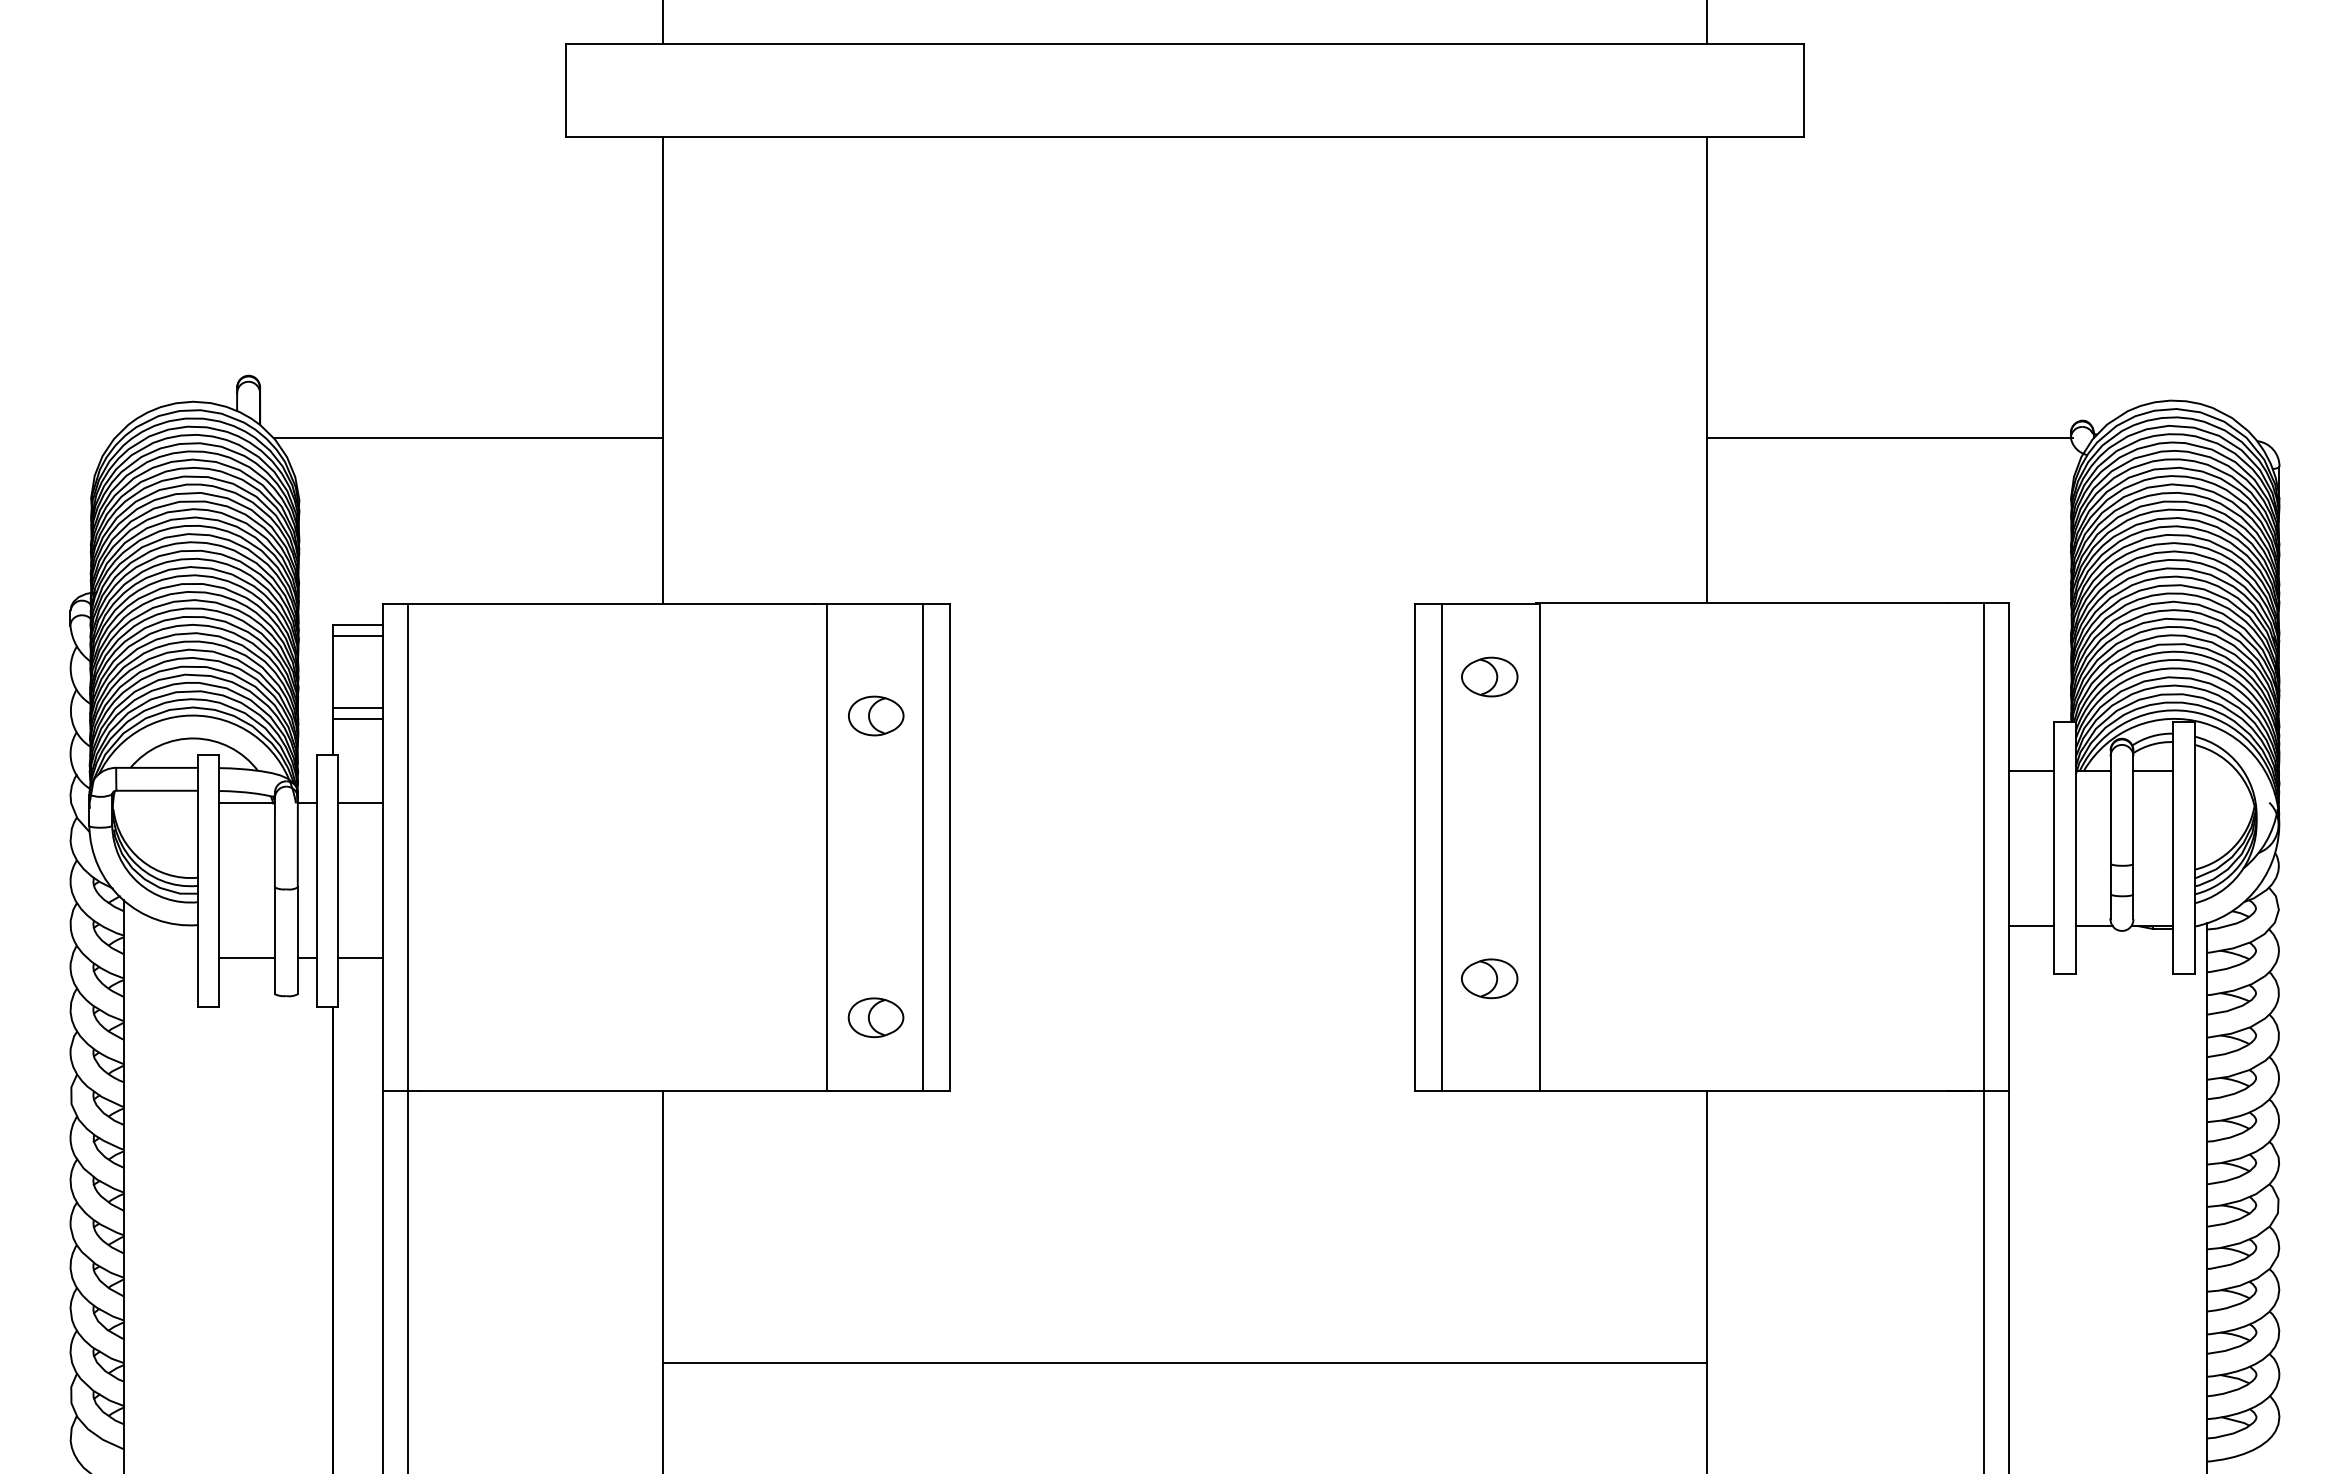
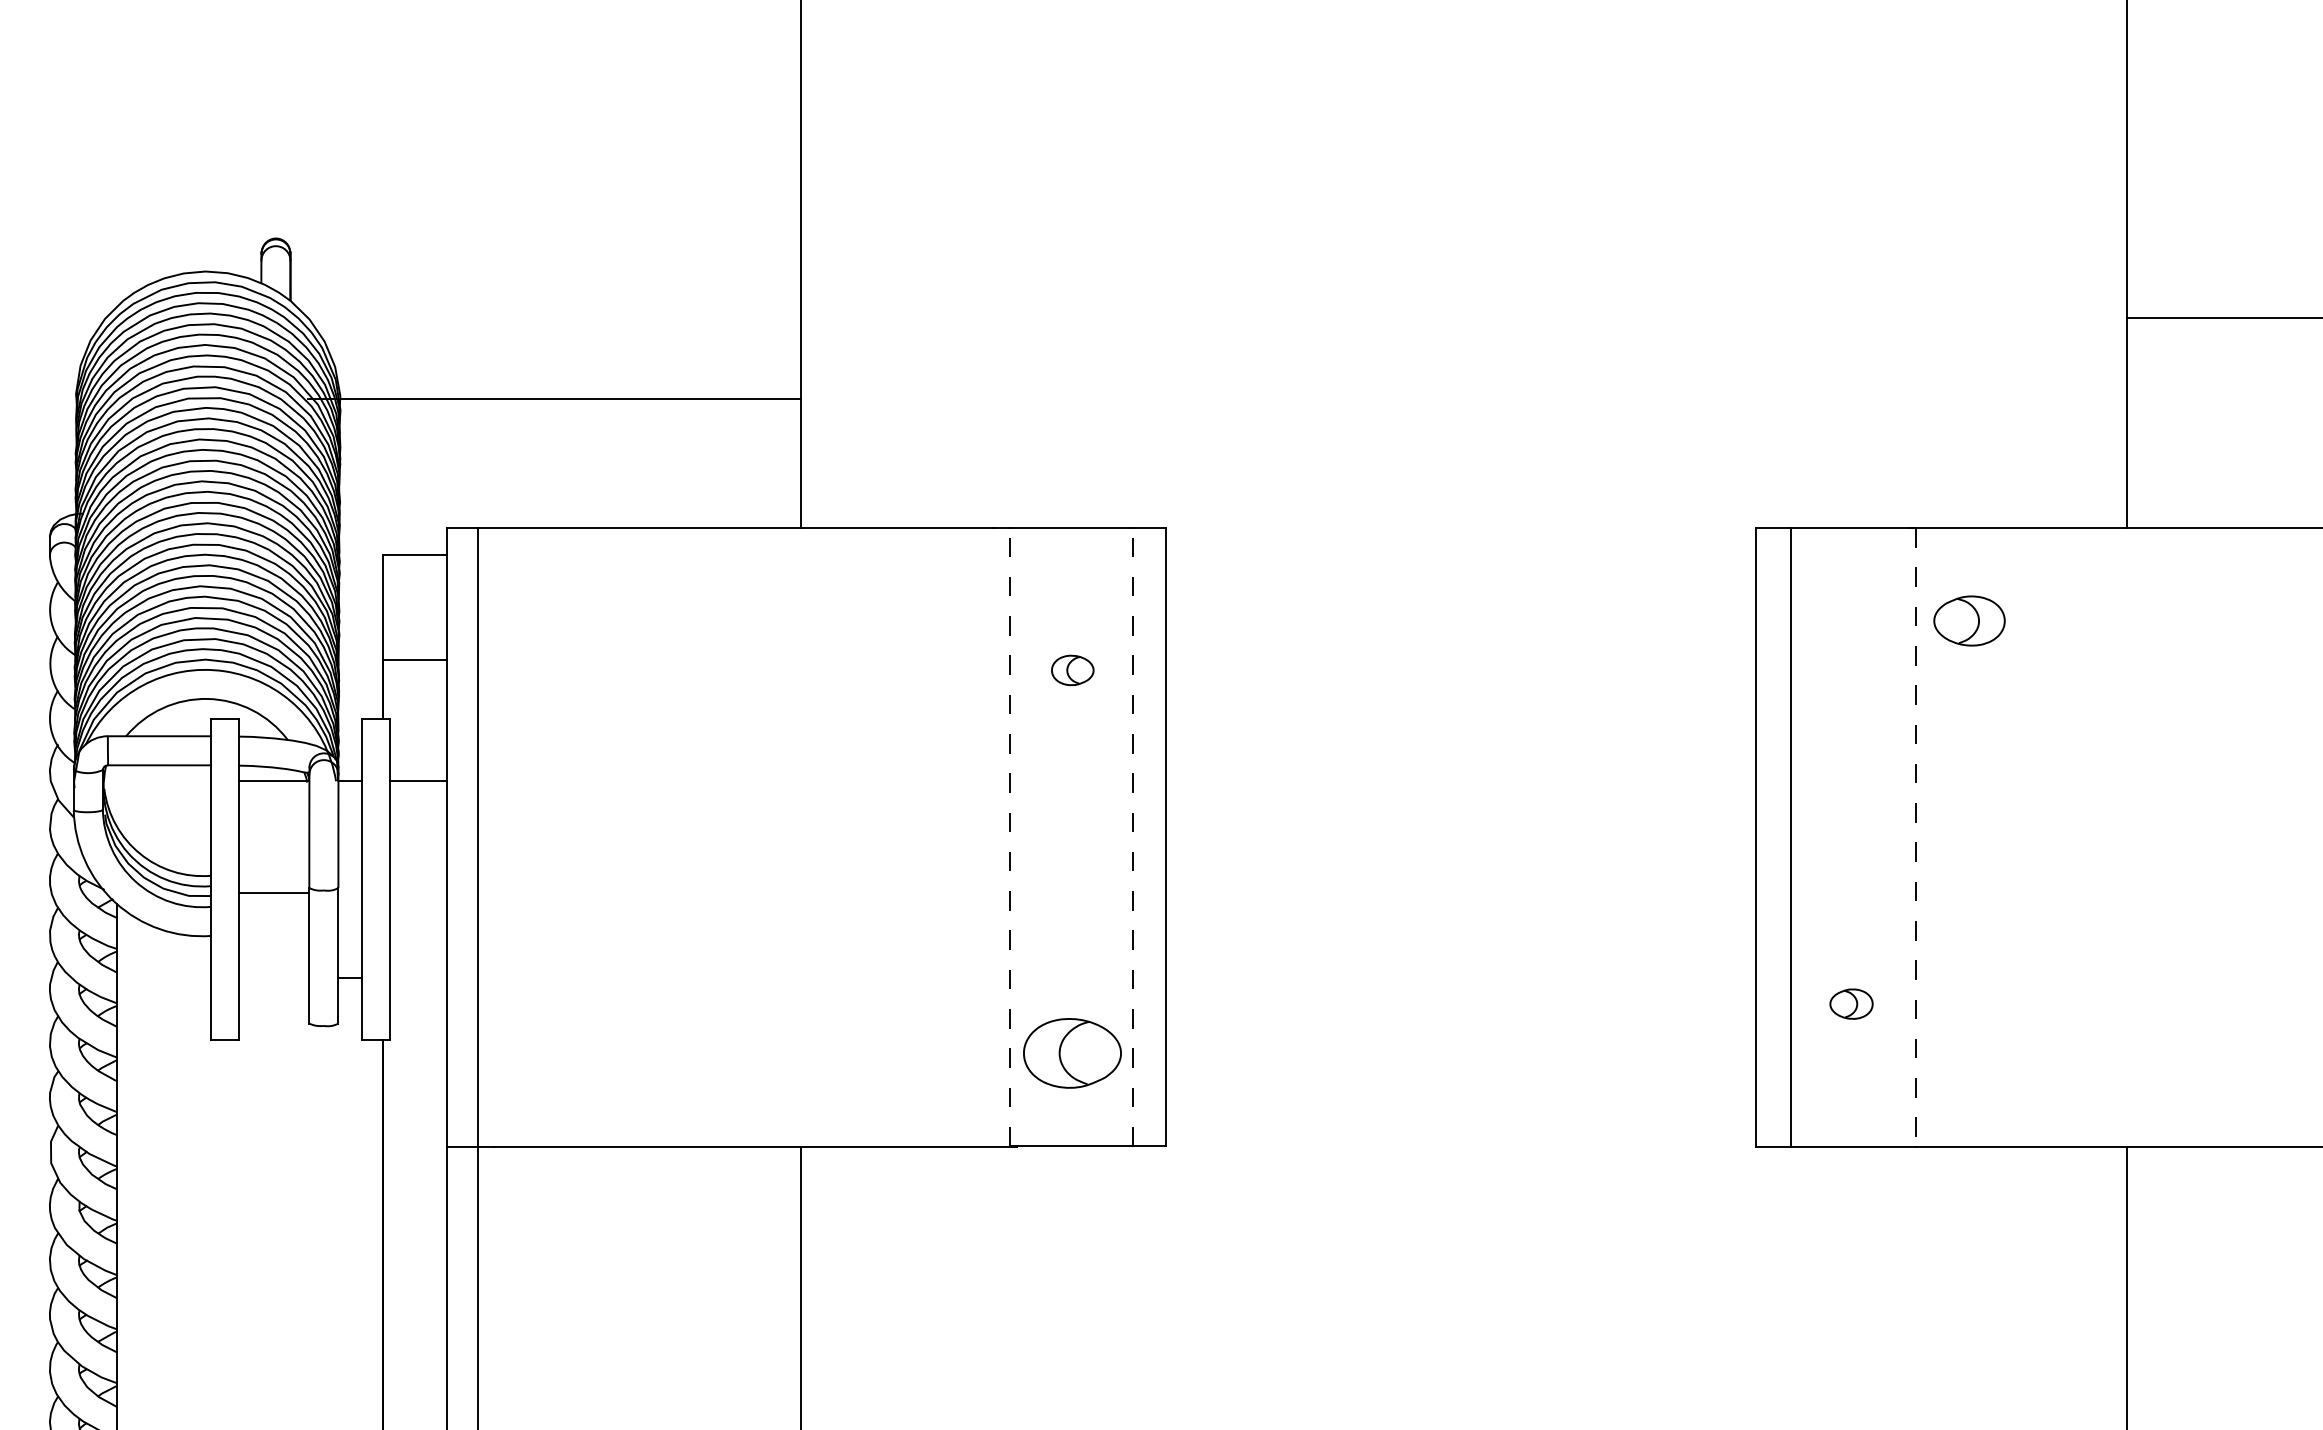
line: (467, 438) -> (553, 399), moved
line: (357, 635) -> (414, 568), removed
part: (1489, 676) -> (1969, 620), moved
part: (876, 715) -> (1073, 669), size x0.6
line: (357, 718) -> (414, 673), removed
line: (827, 847) -> (1010, 837), solid -> dashed
line: (923, 847) -> (1132, 837), solid -> dashed
line: (1540, 847) -> (1915, 837), solid -> dashed
line: (246, 958) -> (273, 893), moved
line: (360, 958) -> (417, 978), removed
part: (1489, 978) -> (1851, 1003), size x0.6
part: (875, 1017) -> (1071, 1053), size x1.4

